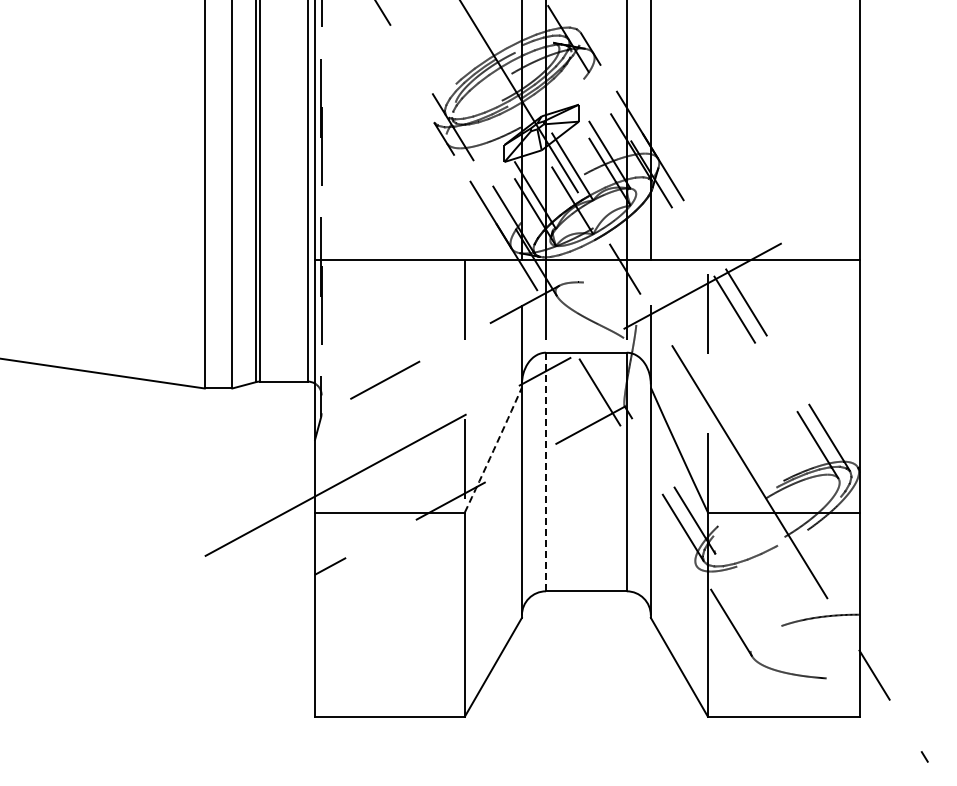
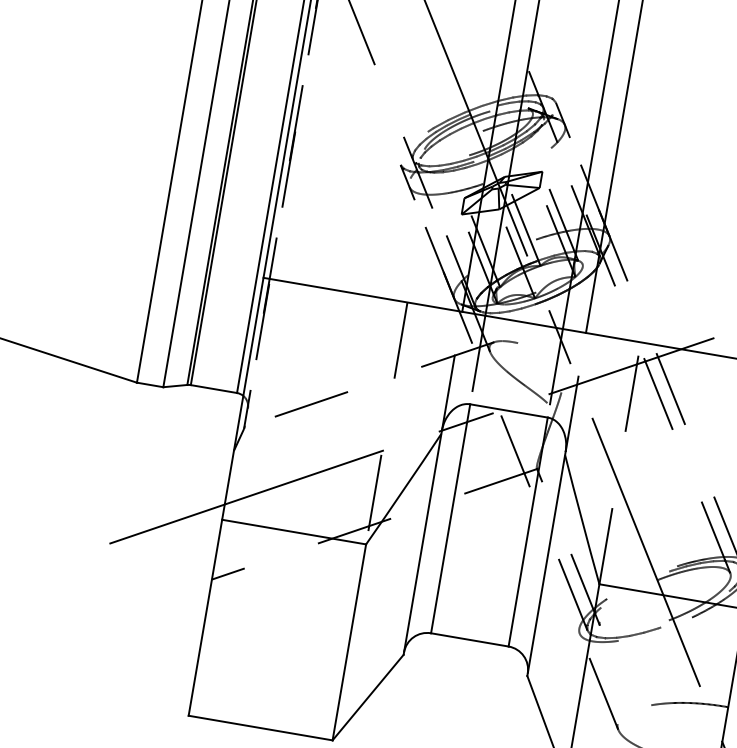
arc: (493, 450) -> (403, 489), dashed -> solid
line: (546, 471) -> (451, 518), dashed -> solid

